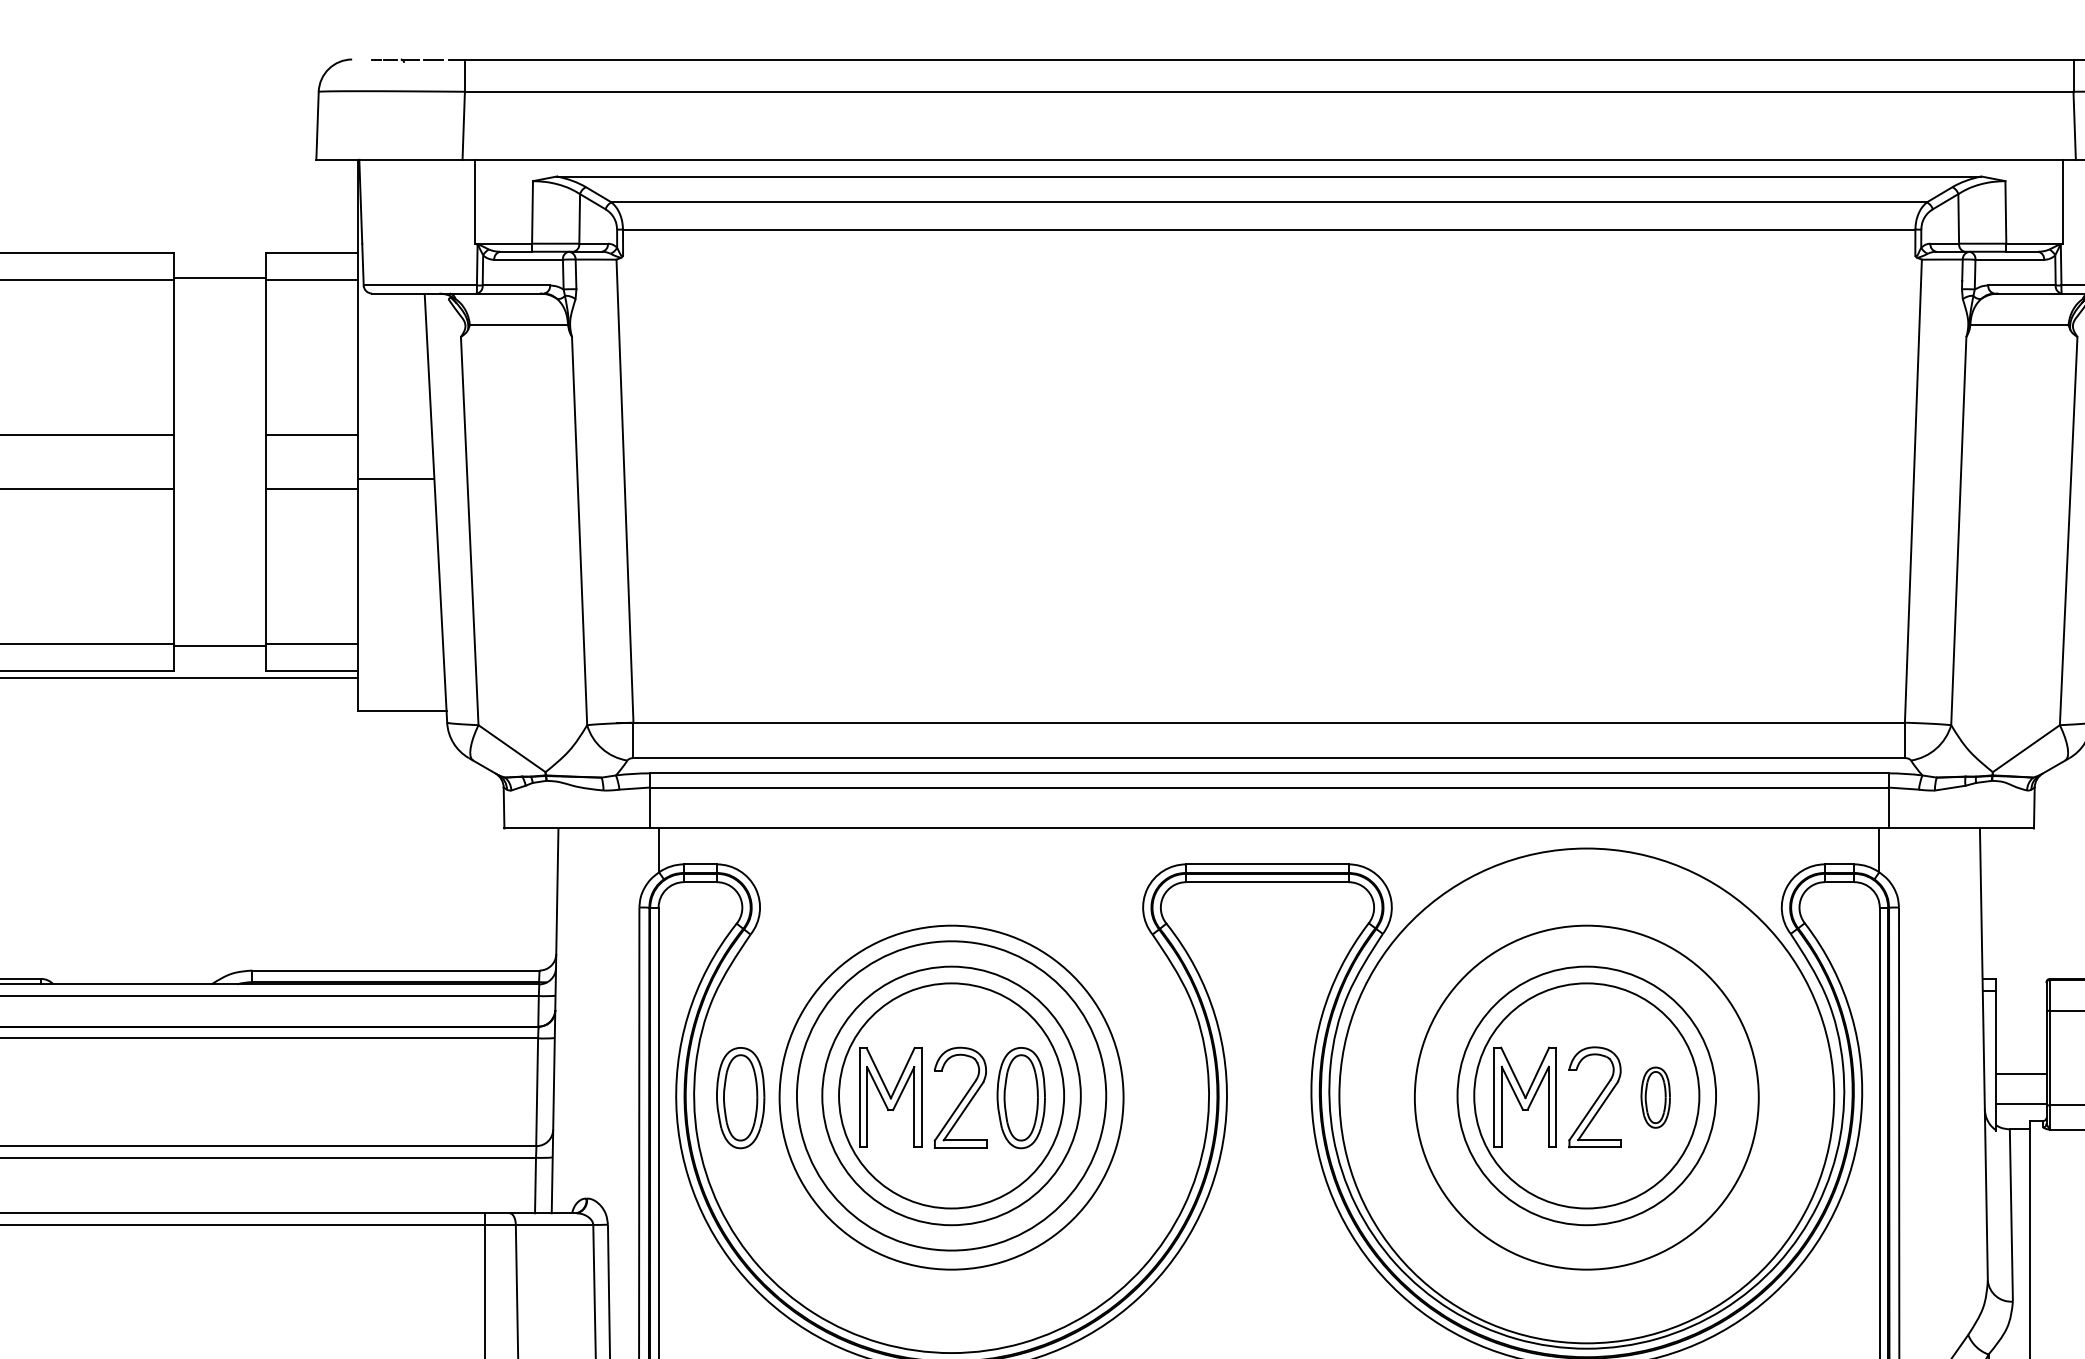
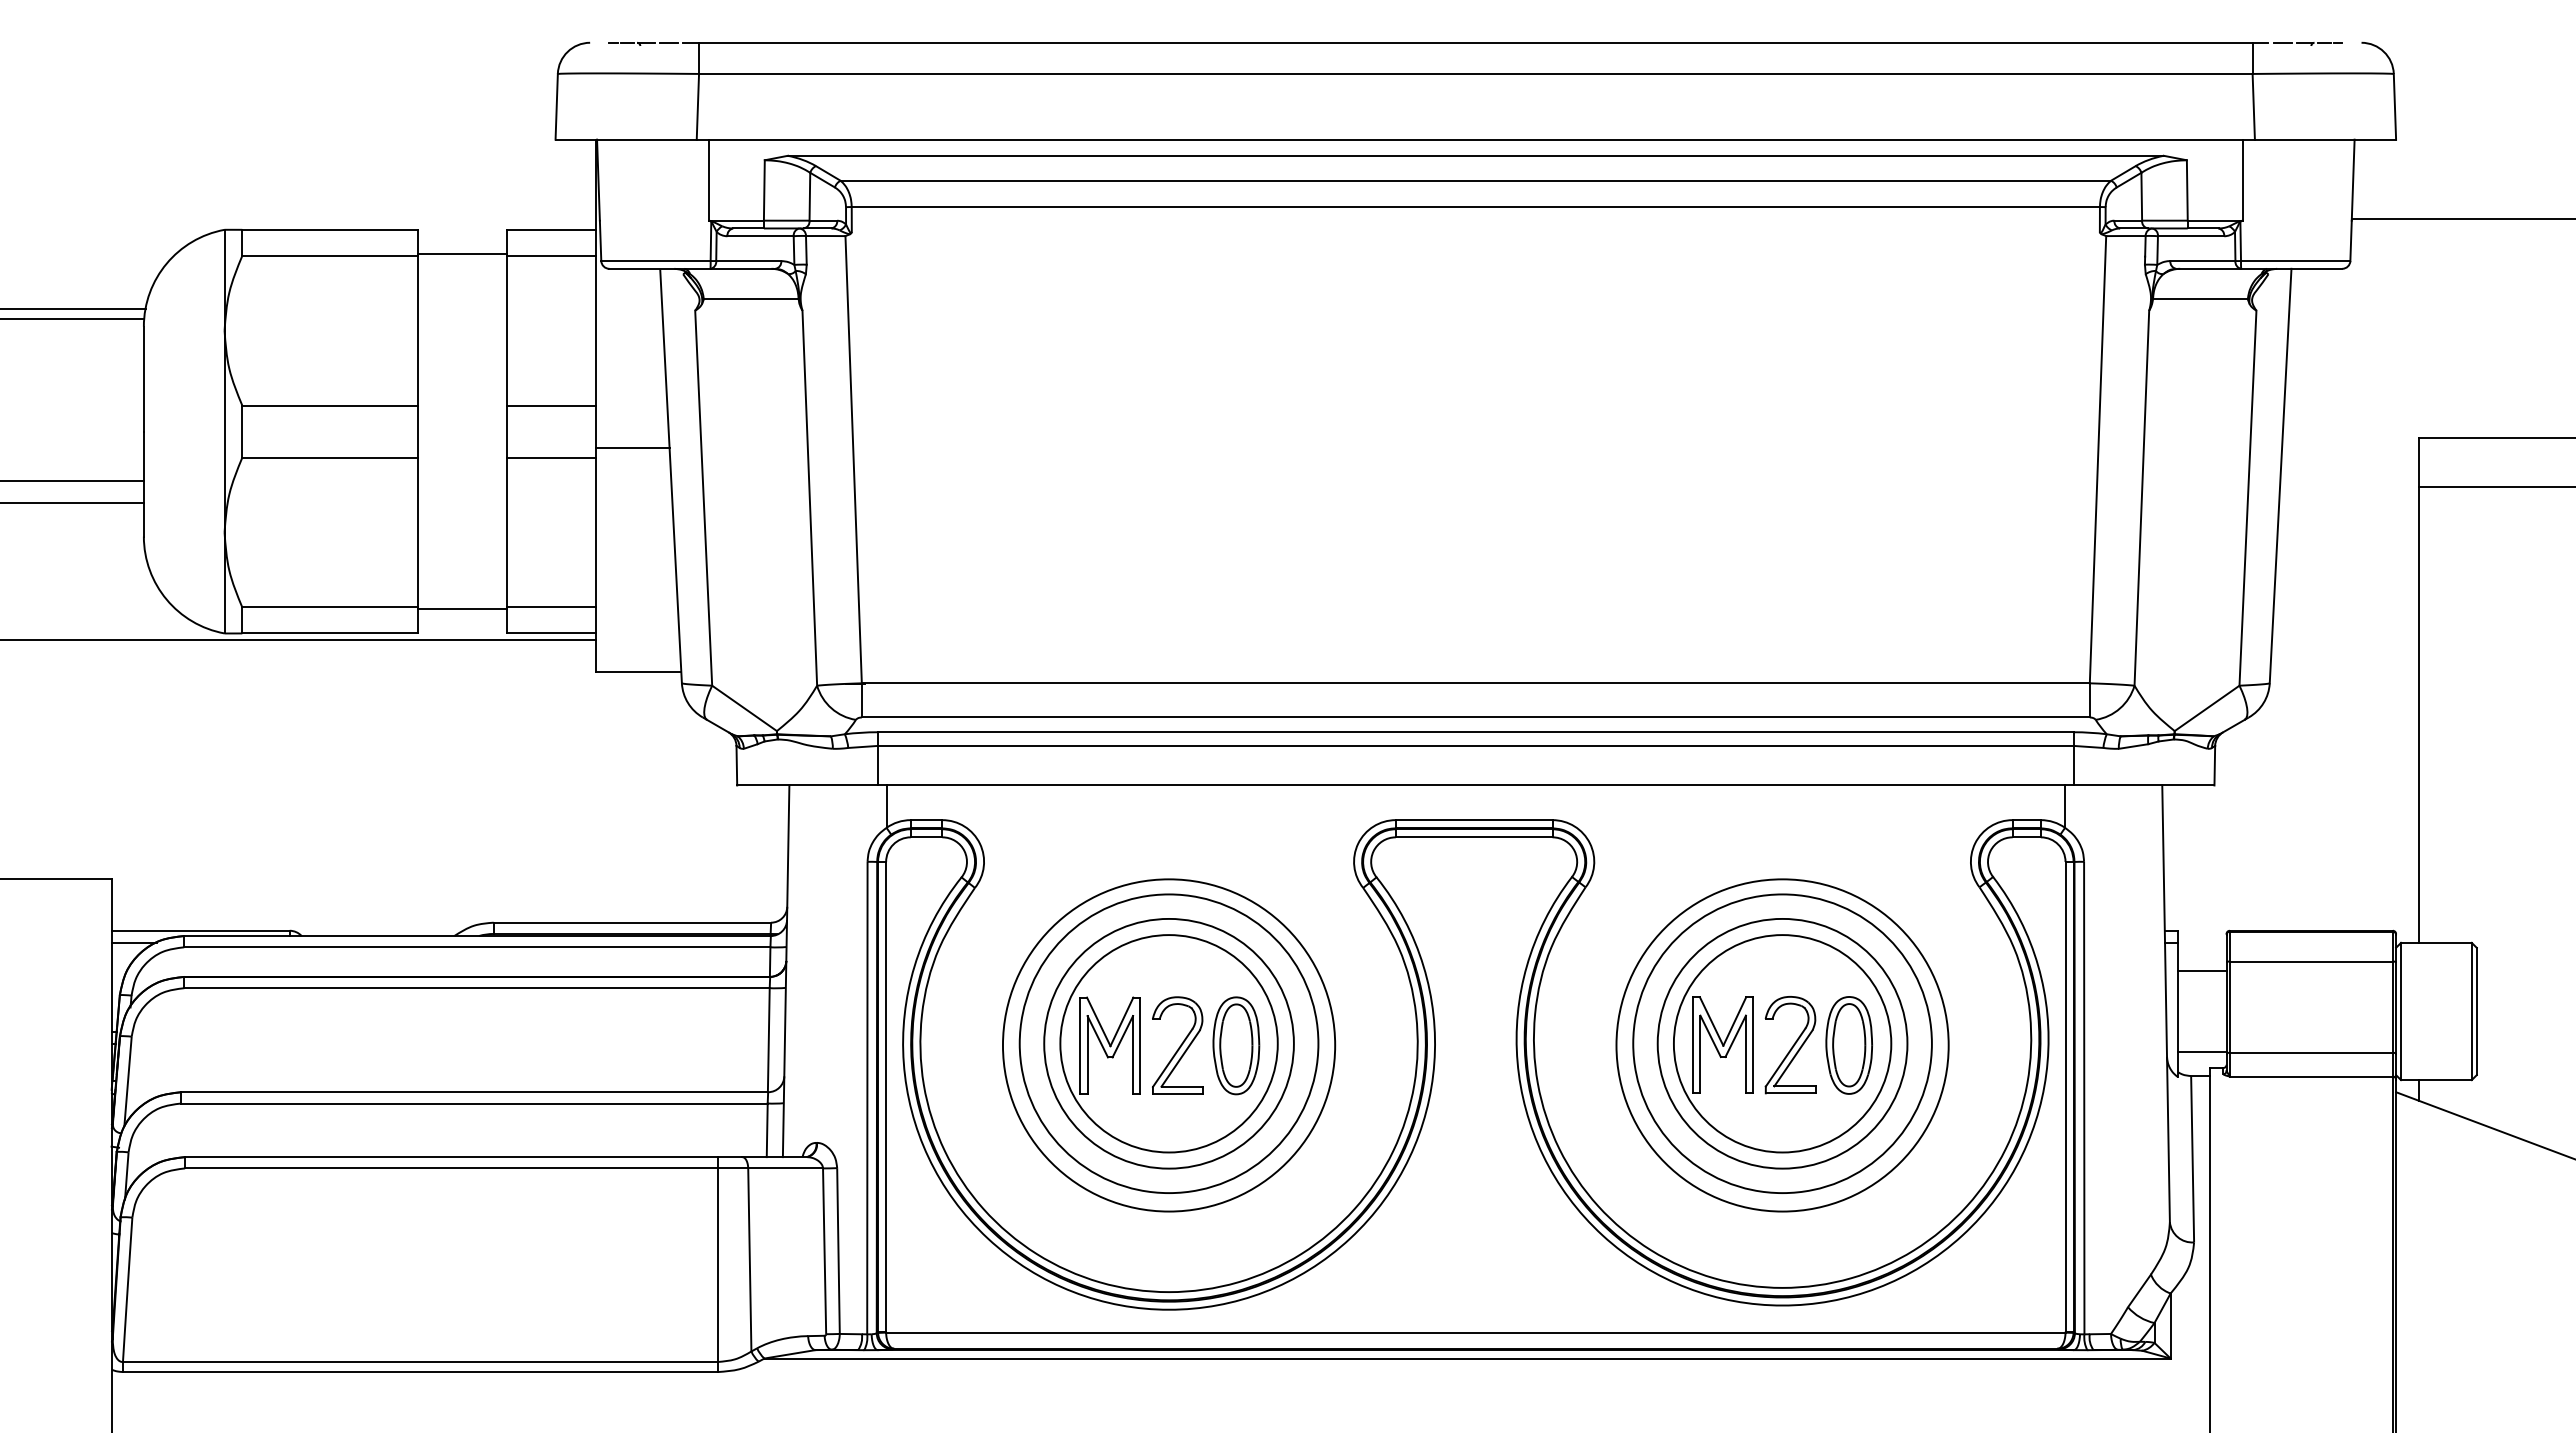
line: (2021, 1073) -> (2202, 971), moved
circle: (1586, 1095) -> (1782, 1043), size x0.62
part: (740, 1097) -> (965, 1045), removed
part: (1655, 1097) -> (1848, 1045), size x1.67

